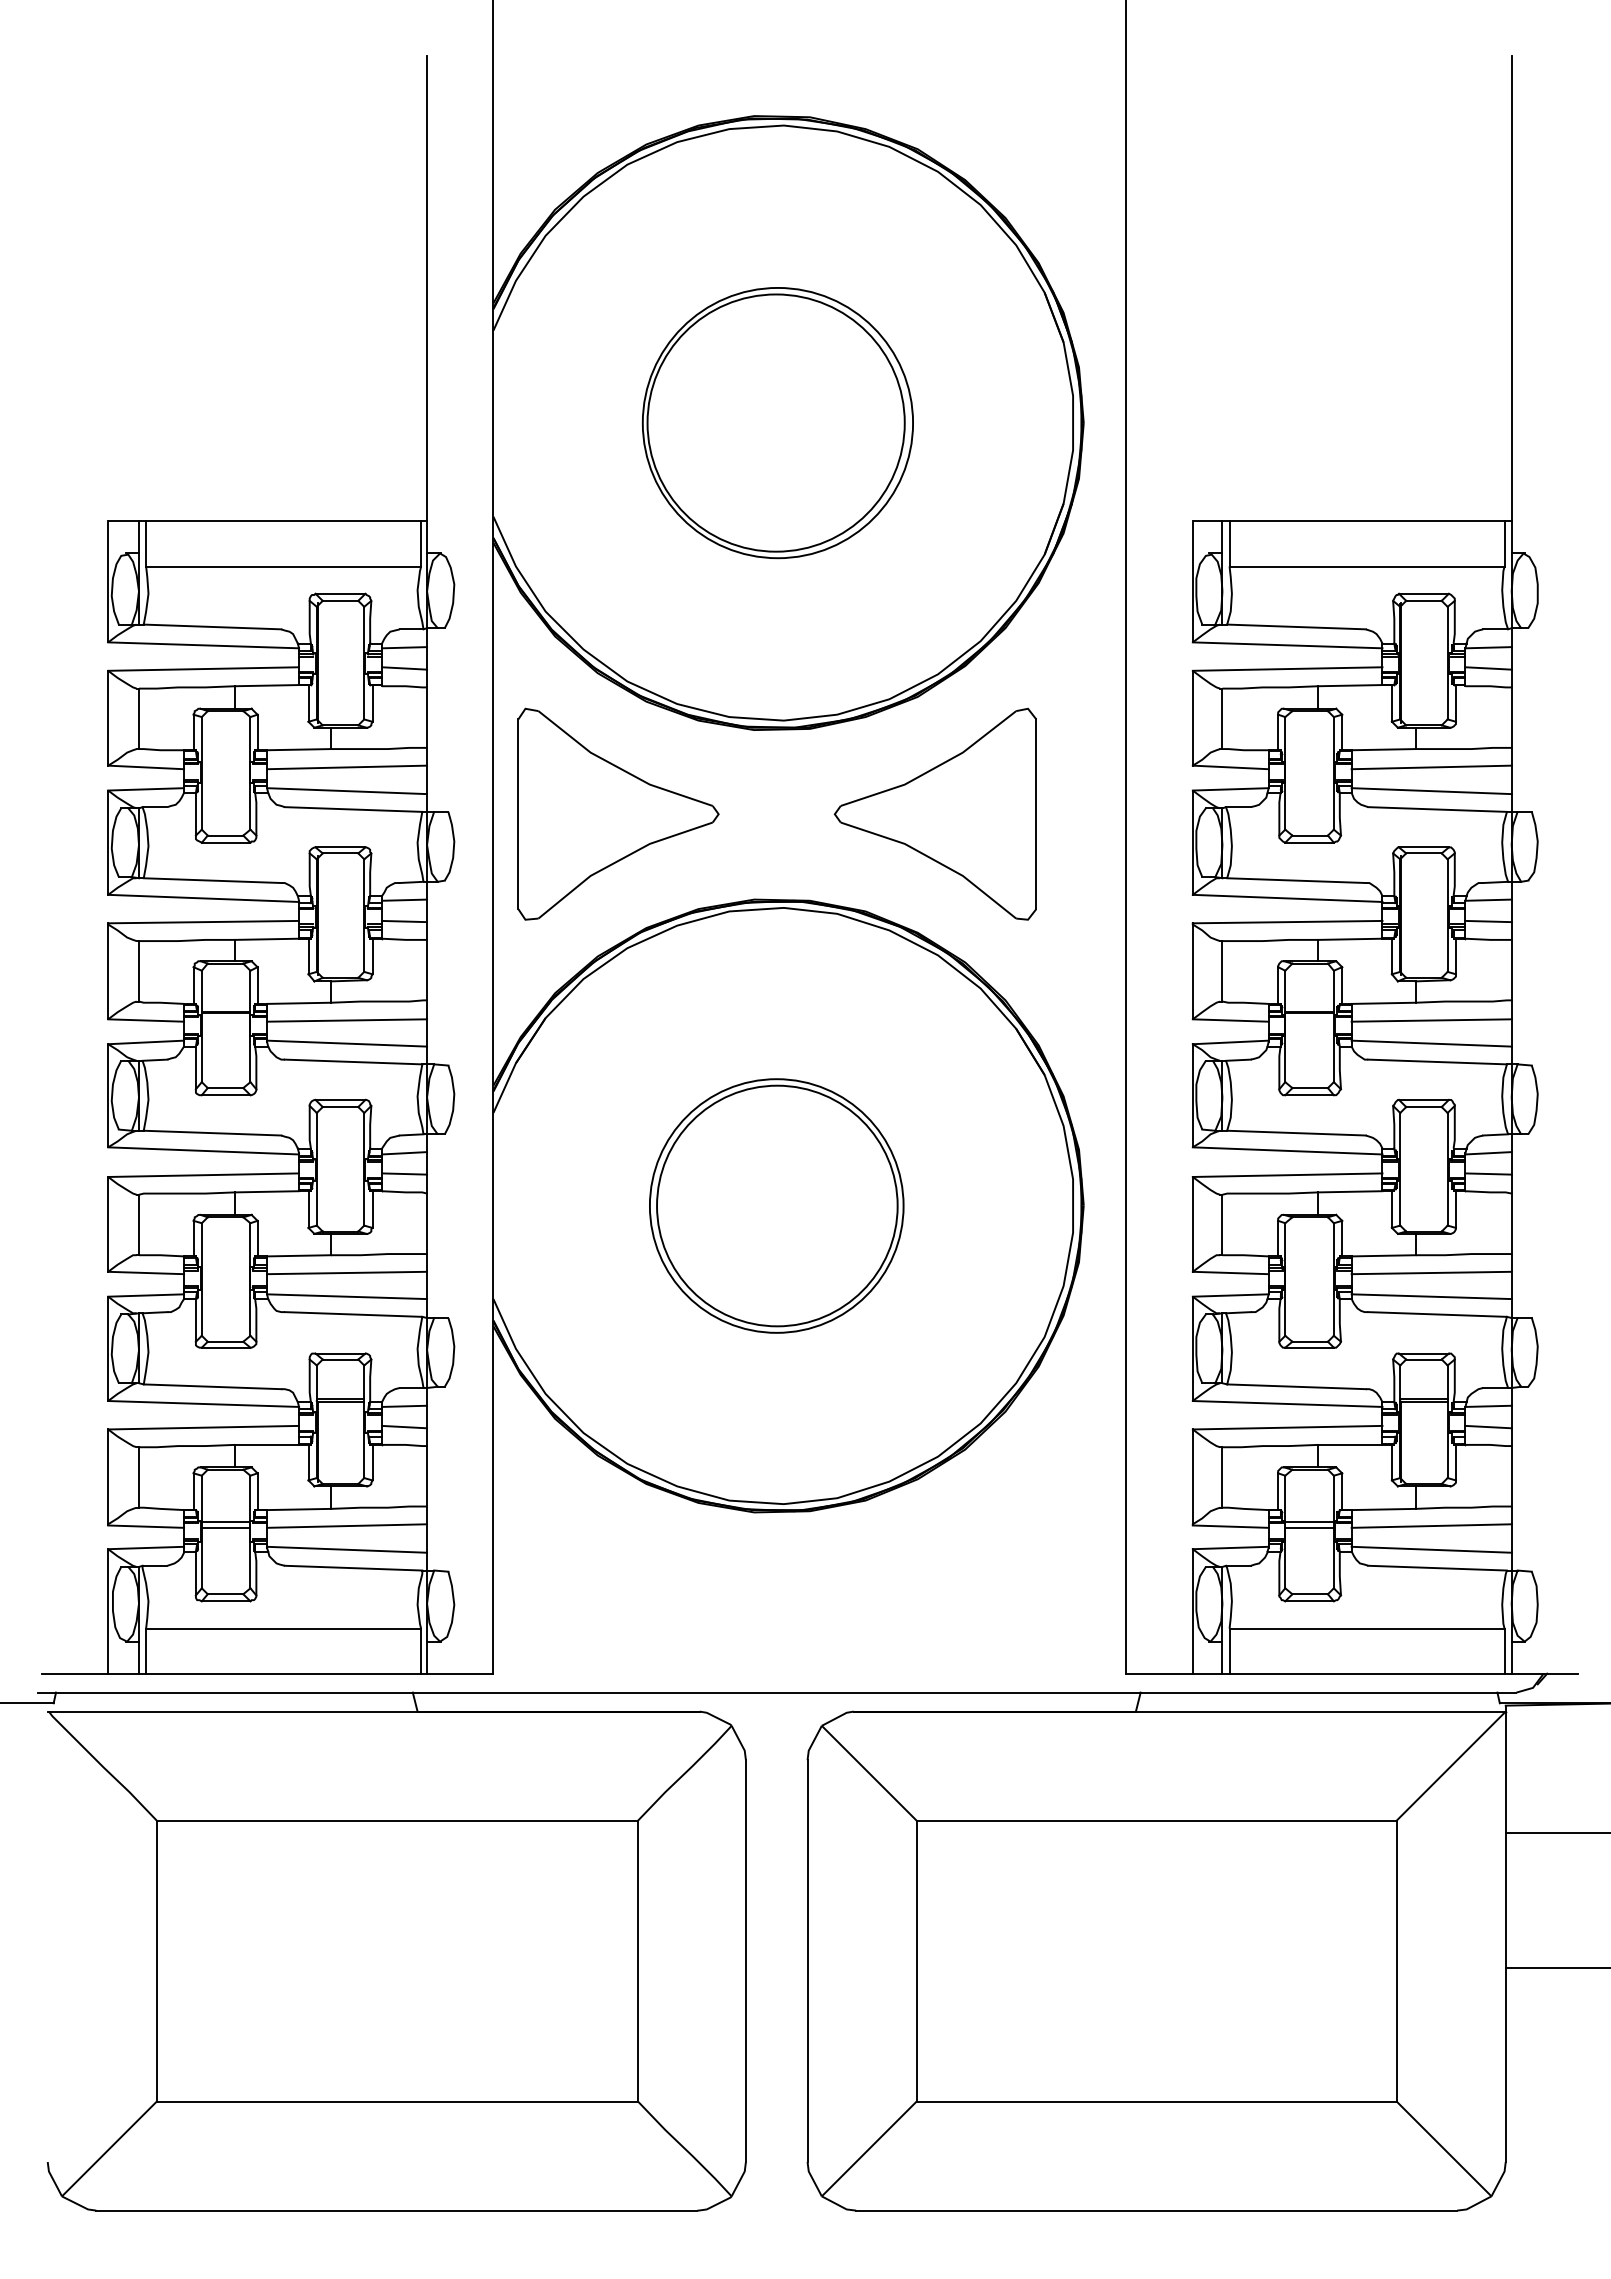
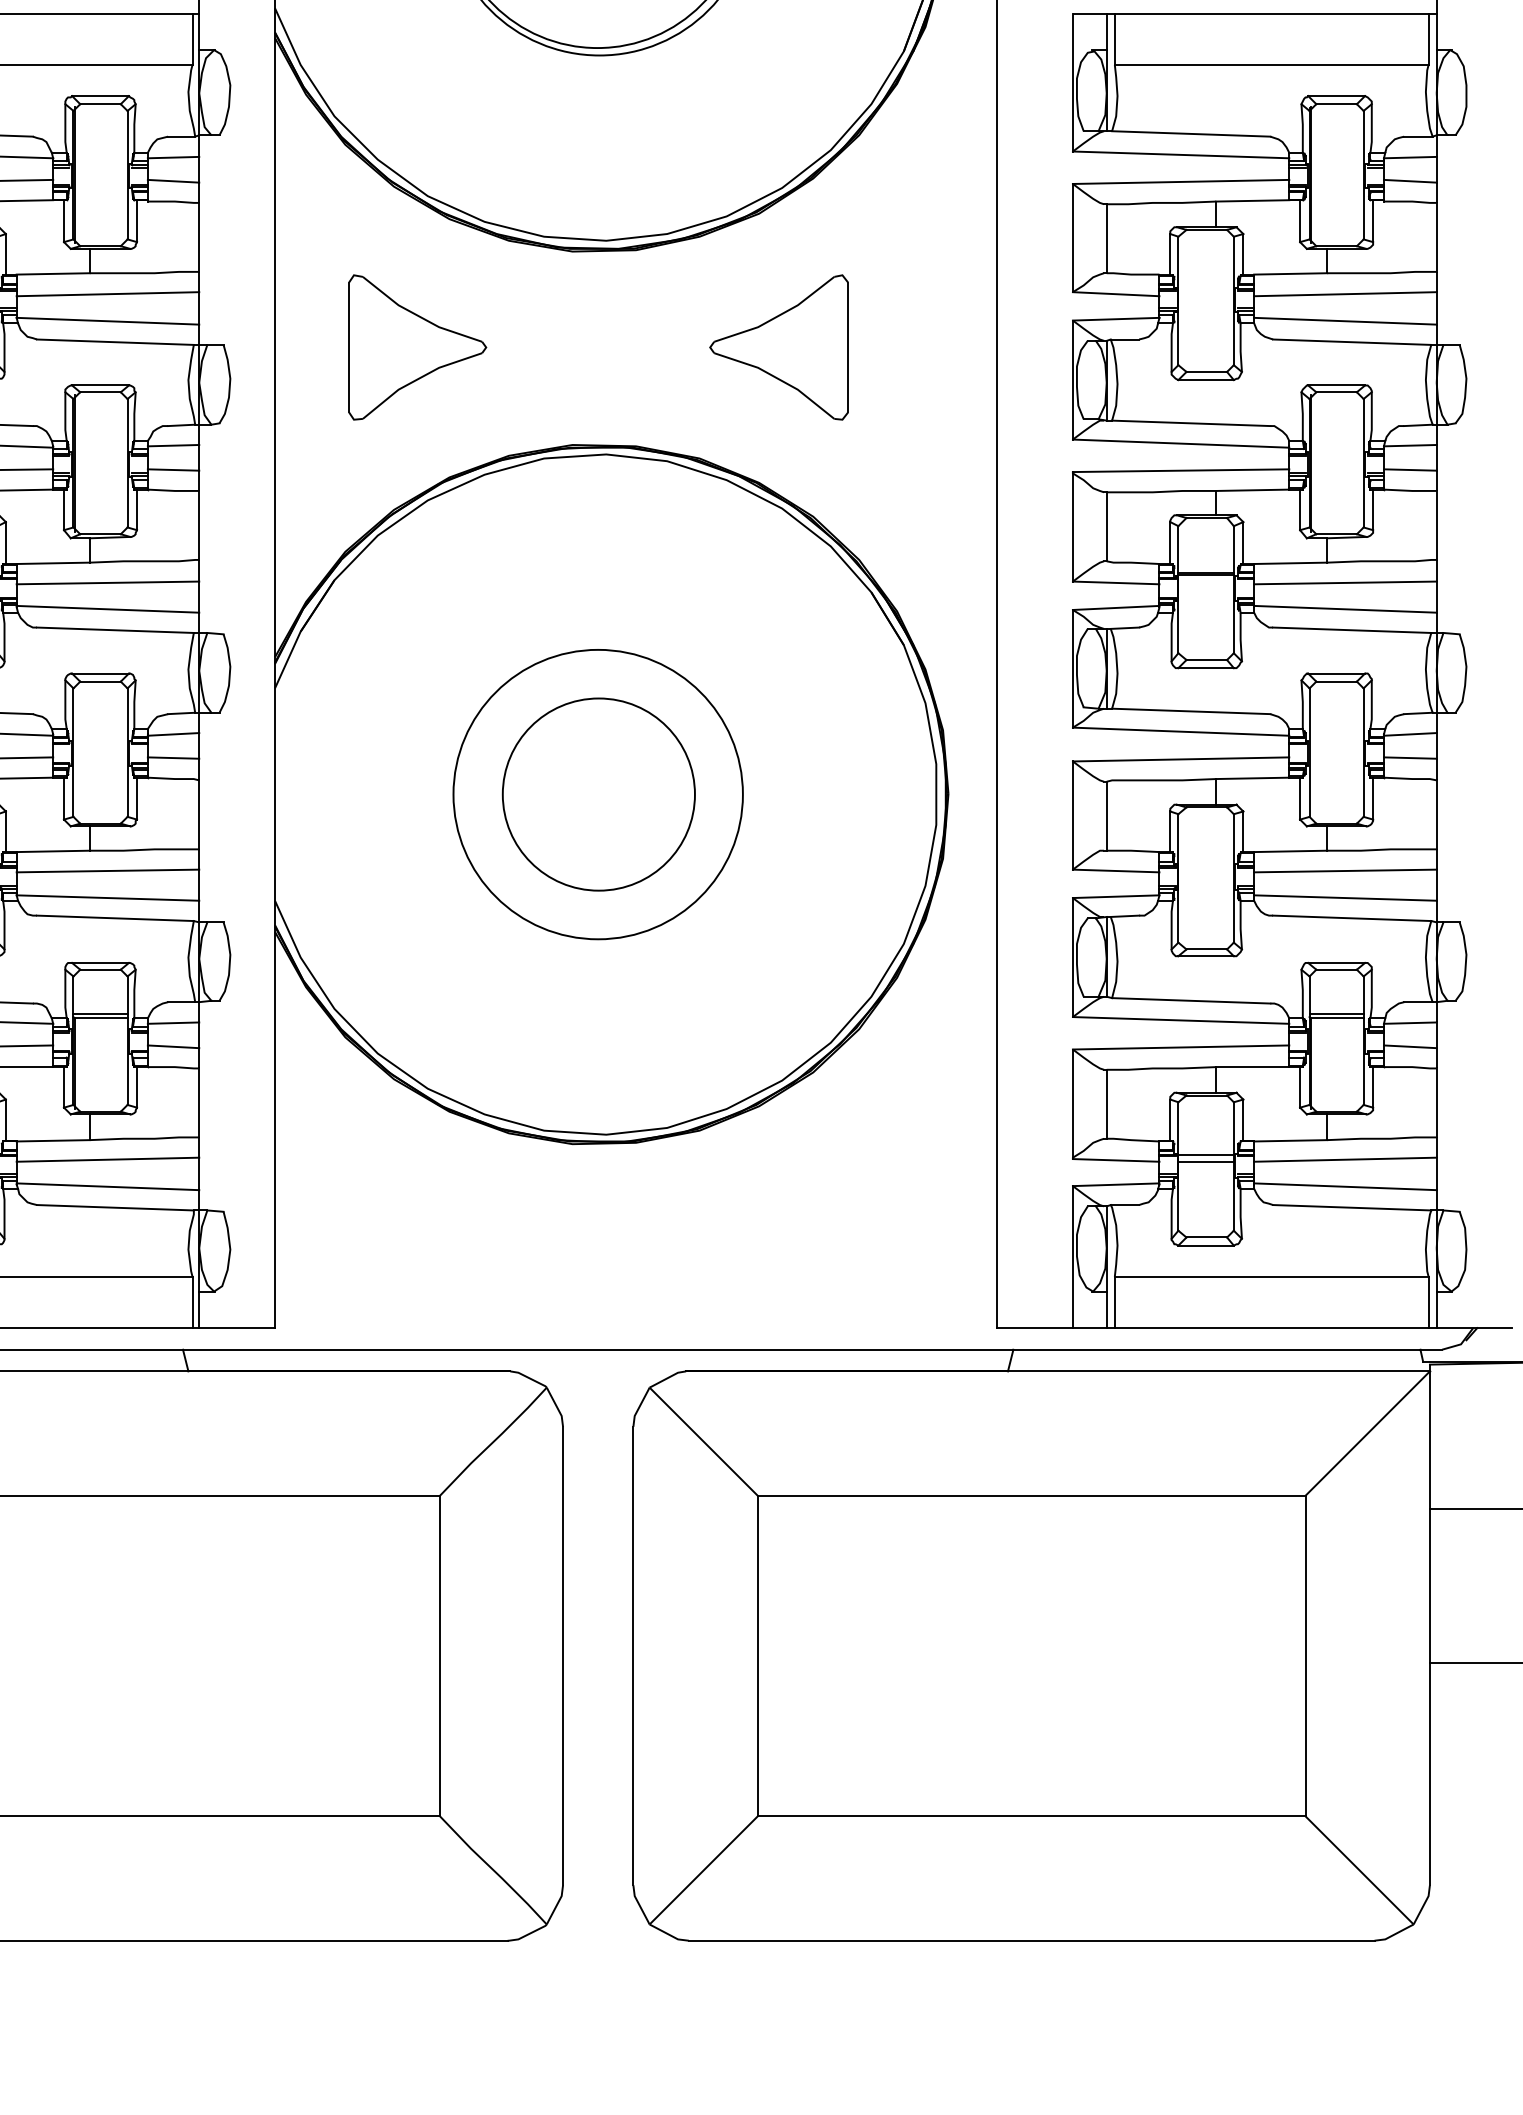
part: (618, 813) -> (417, 346), size x0.6
part: (934, 813) -> (778, 346), size x0.6
circle: (777, 1205) -> (599, 793), size x0.7

